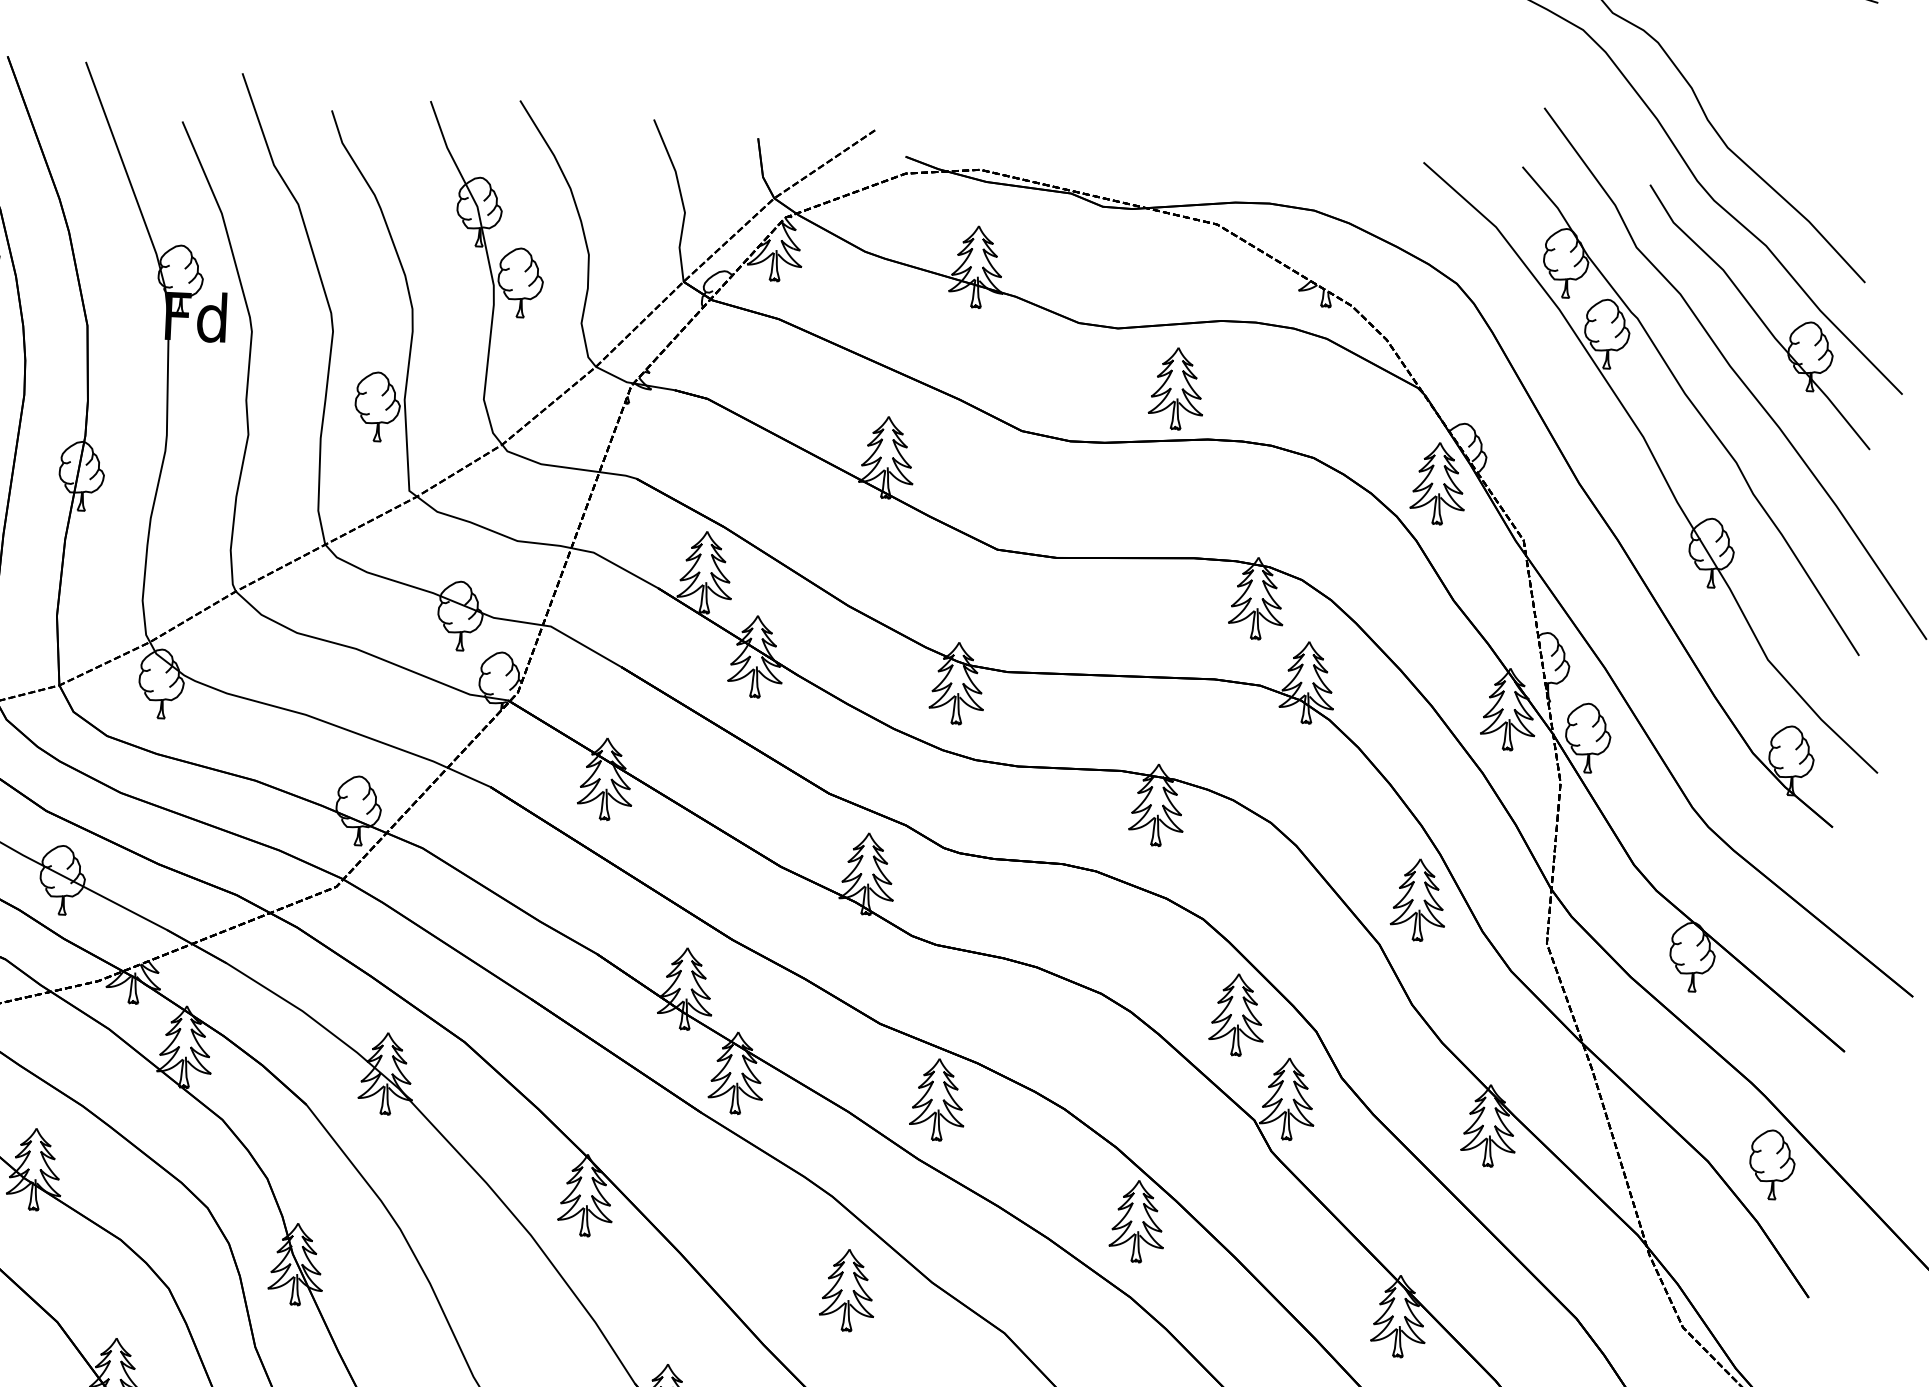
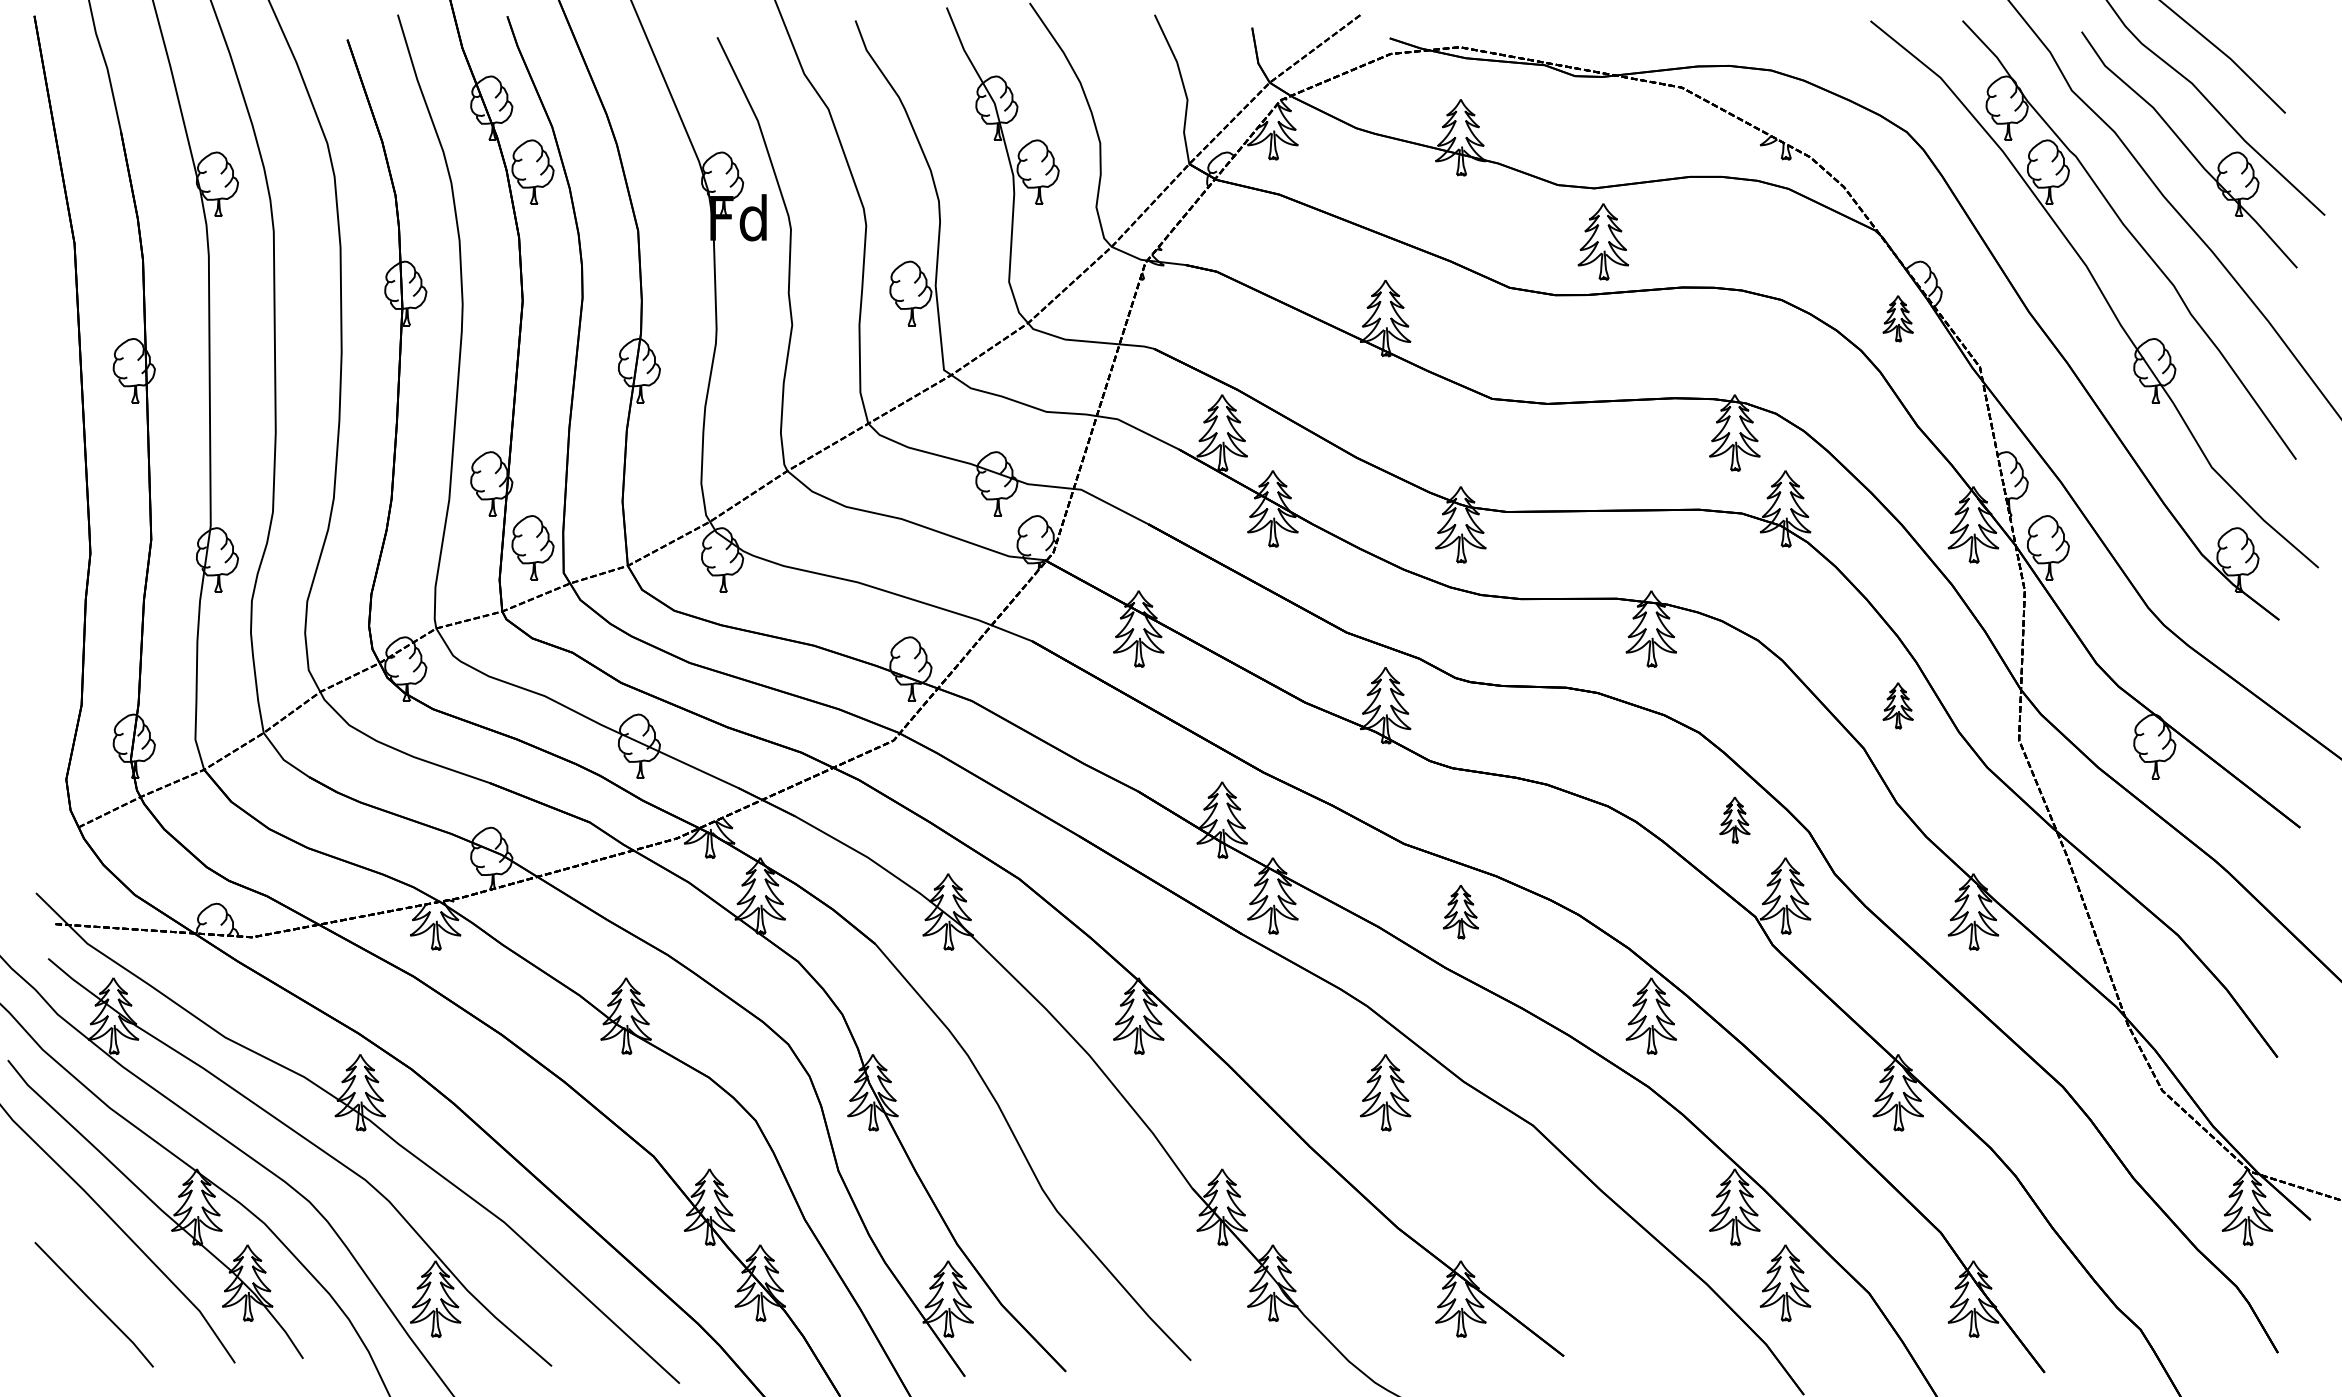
part: (1175, 388) -> (1602, 241), moved
part: (1437, 483) -> (1897, 318), size x0.6
part: (1417, 899) -> (1897, 705), size x0.6
part: (1236, 1014) -> (1734, 819), size x0.6
part: (937, 1099) -> (1460, 911), size x0.7
part: (1771, 1164) -> (2237, 935), removed

